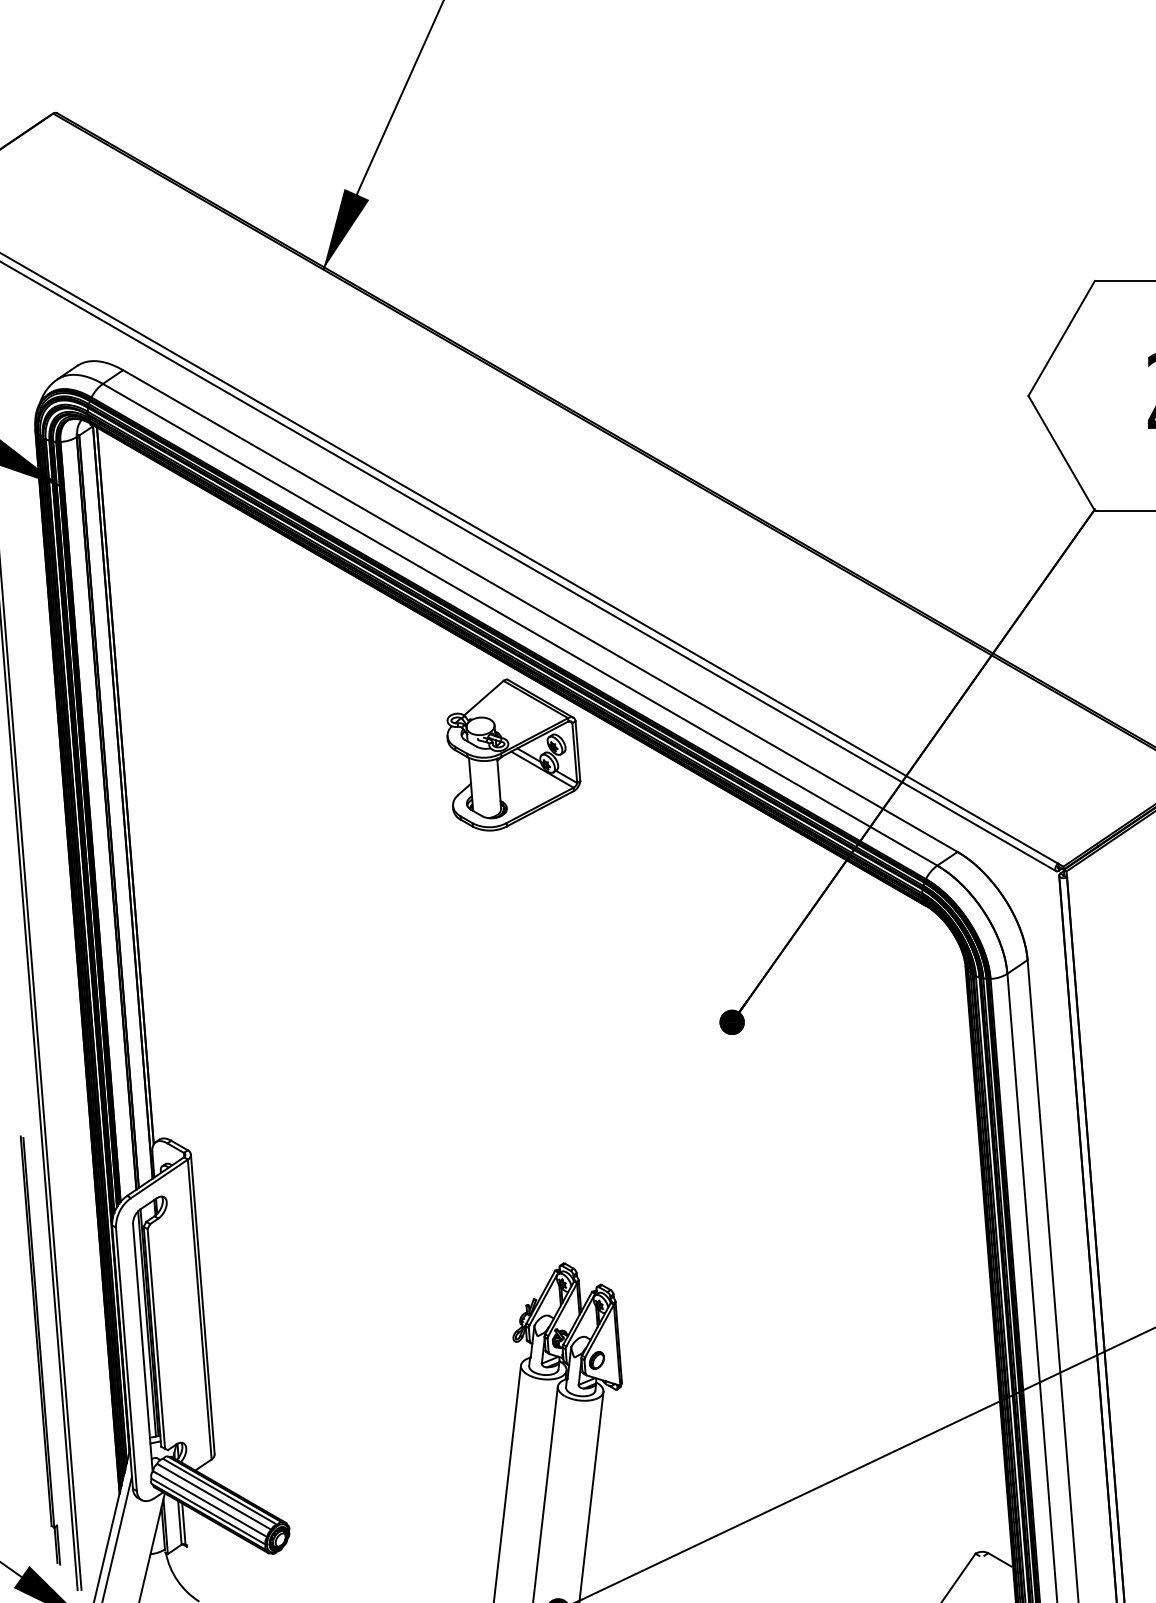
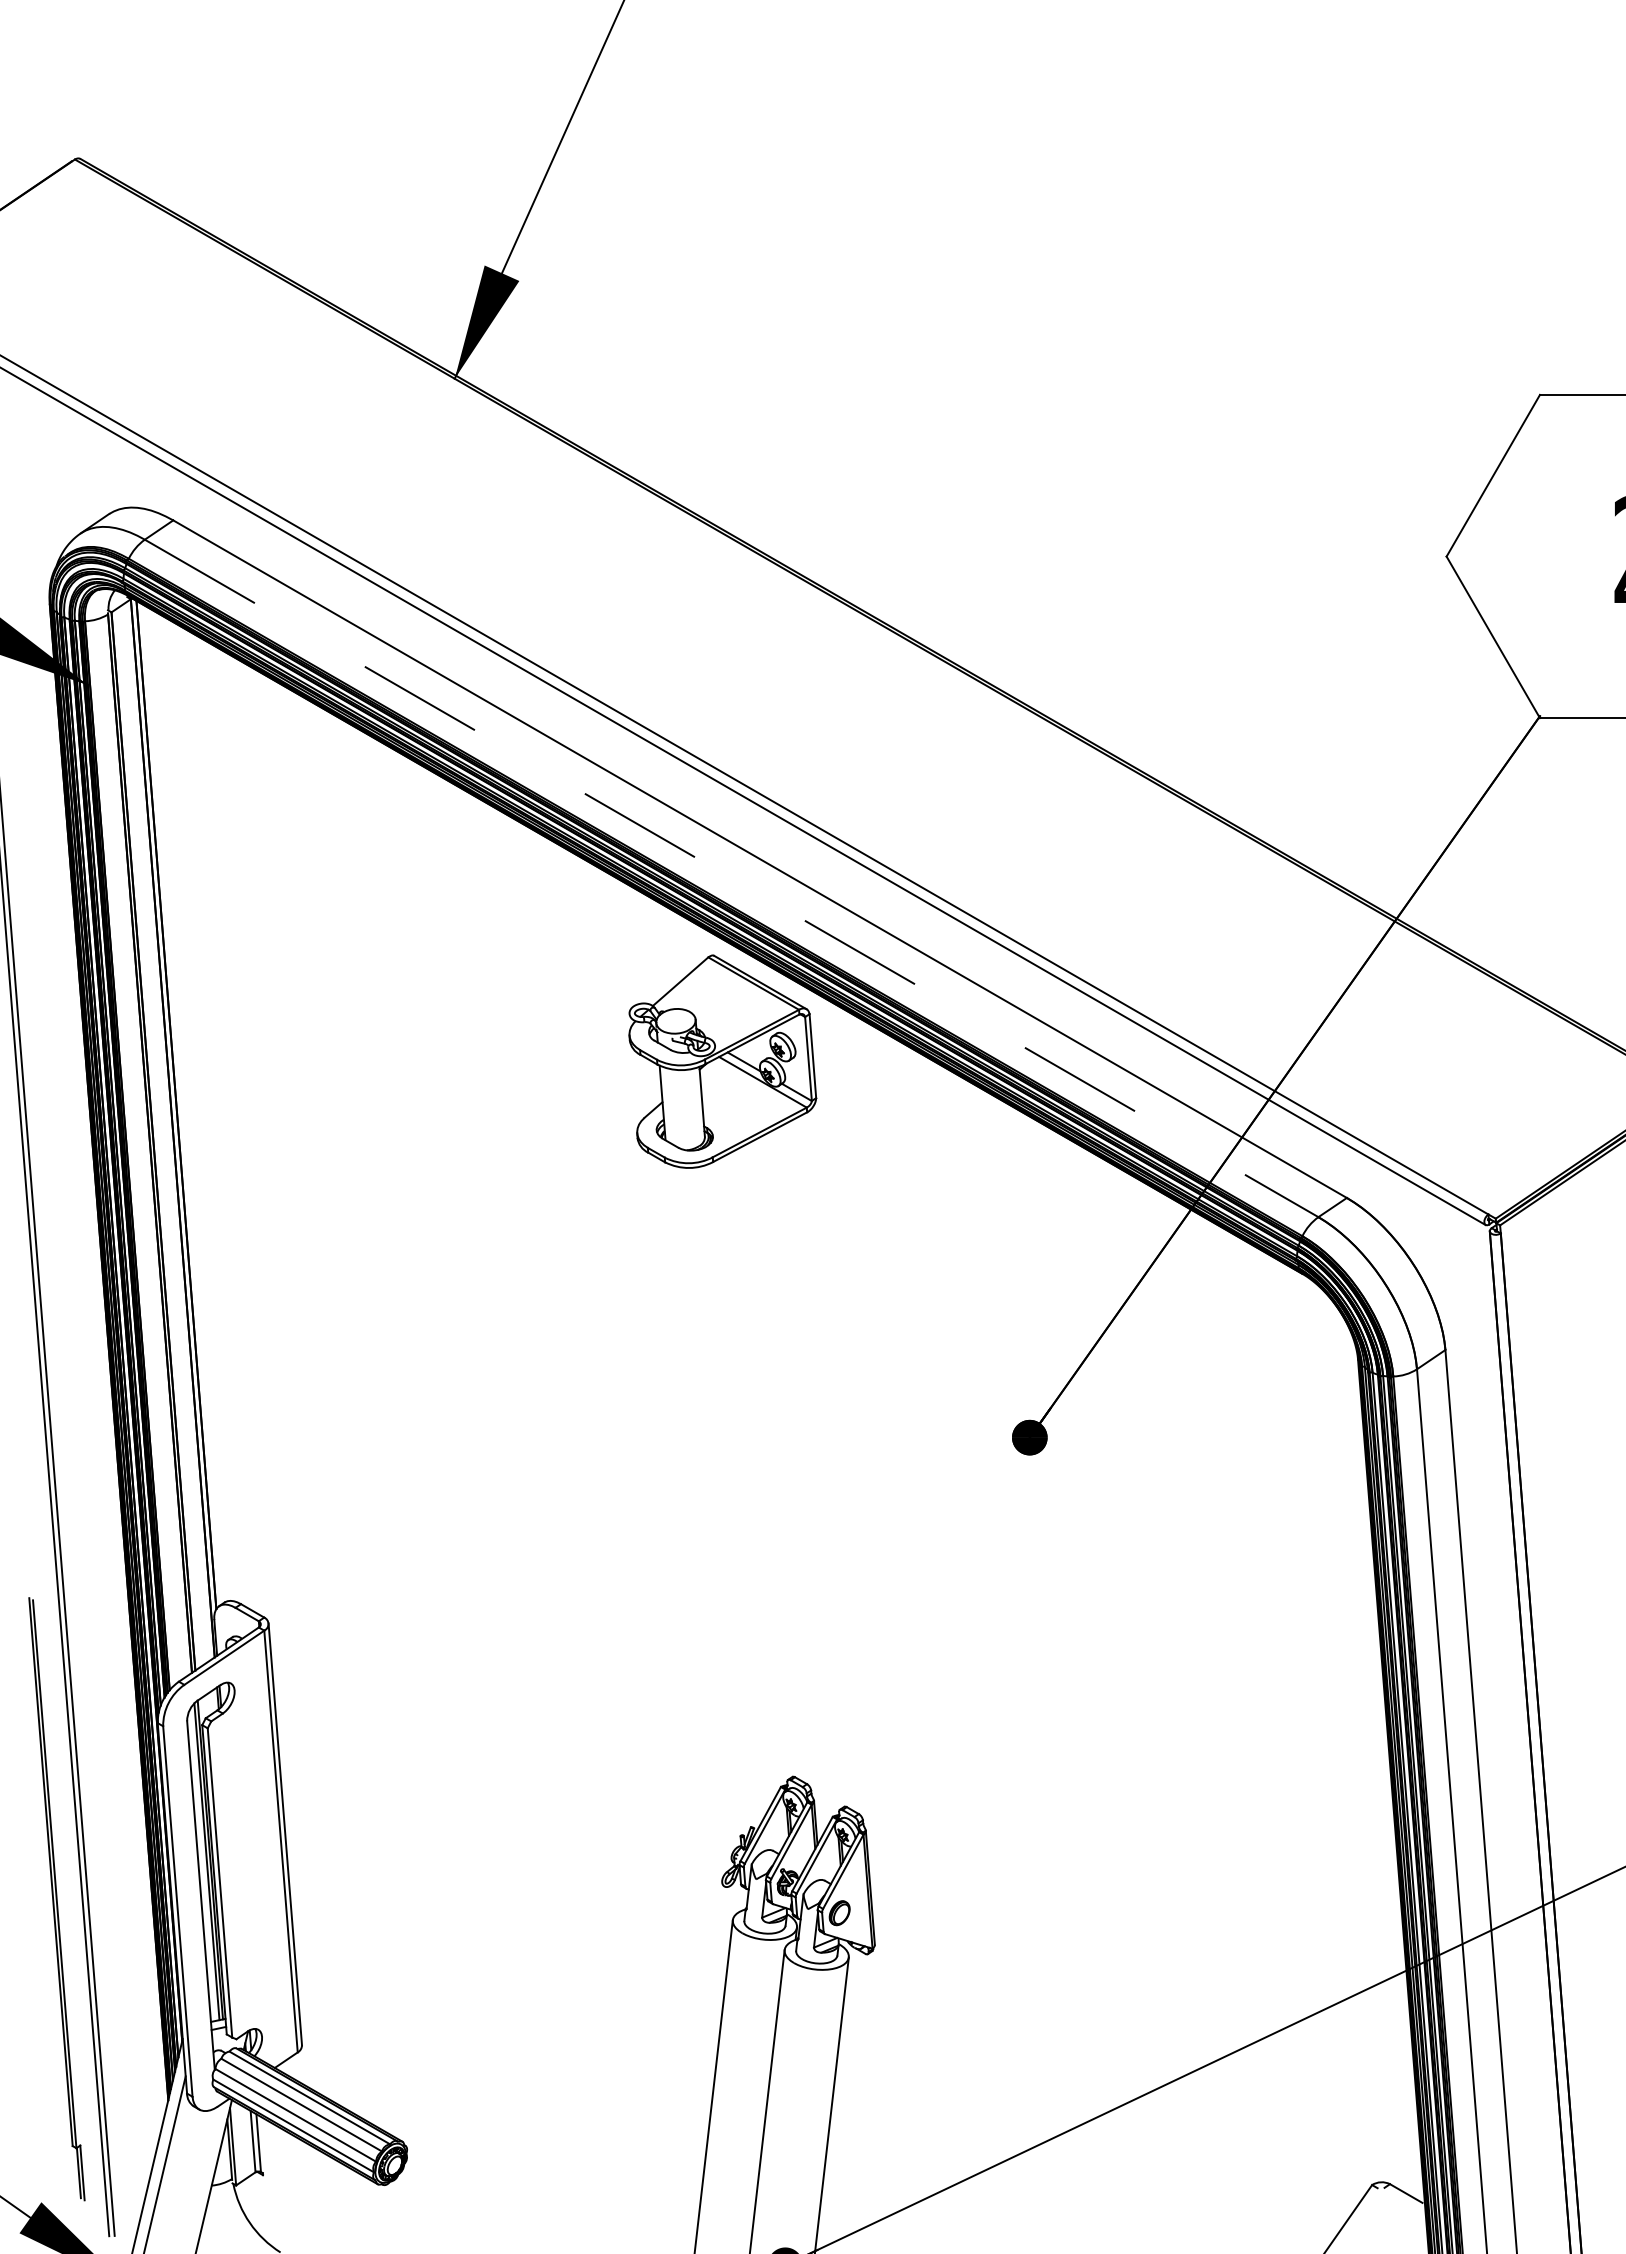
line: (520, 624) -> (731, 878), solid -> dashed

